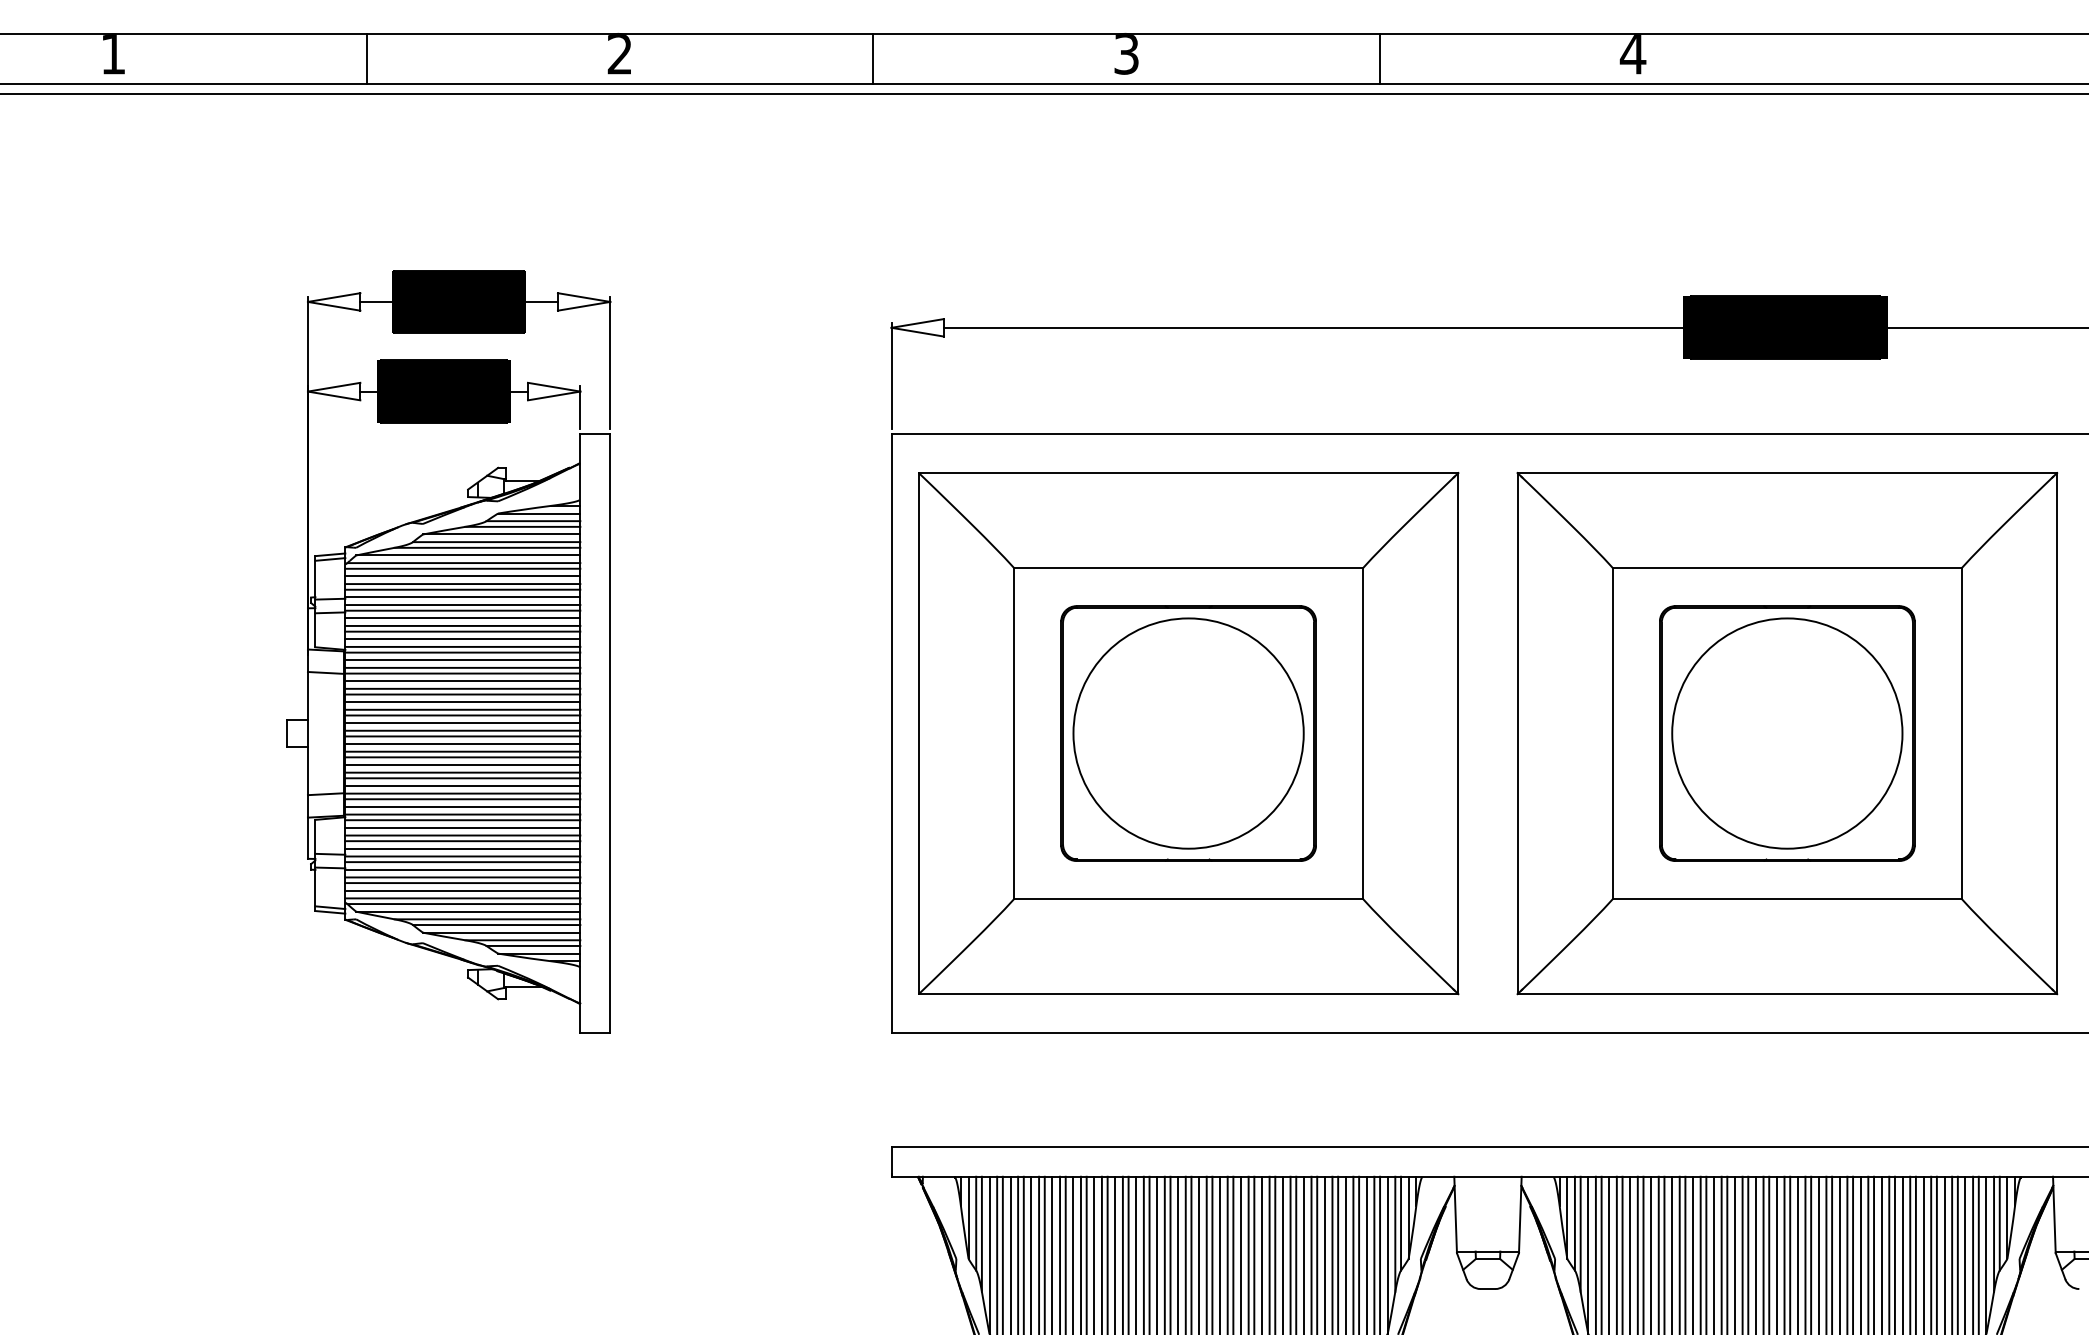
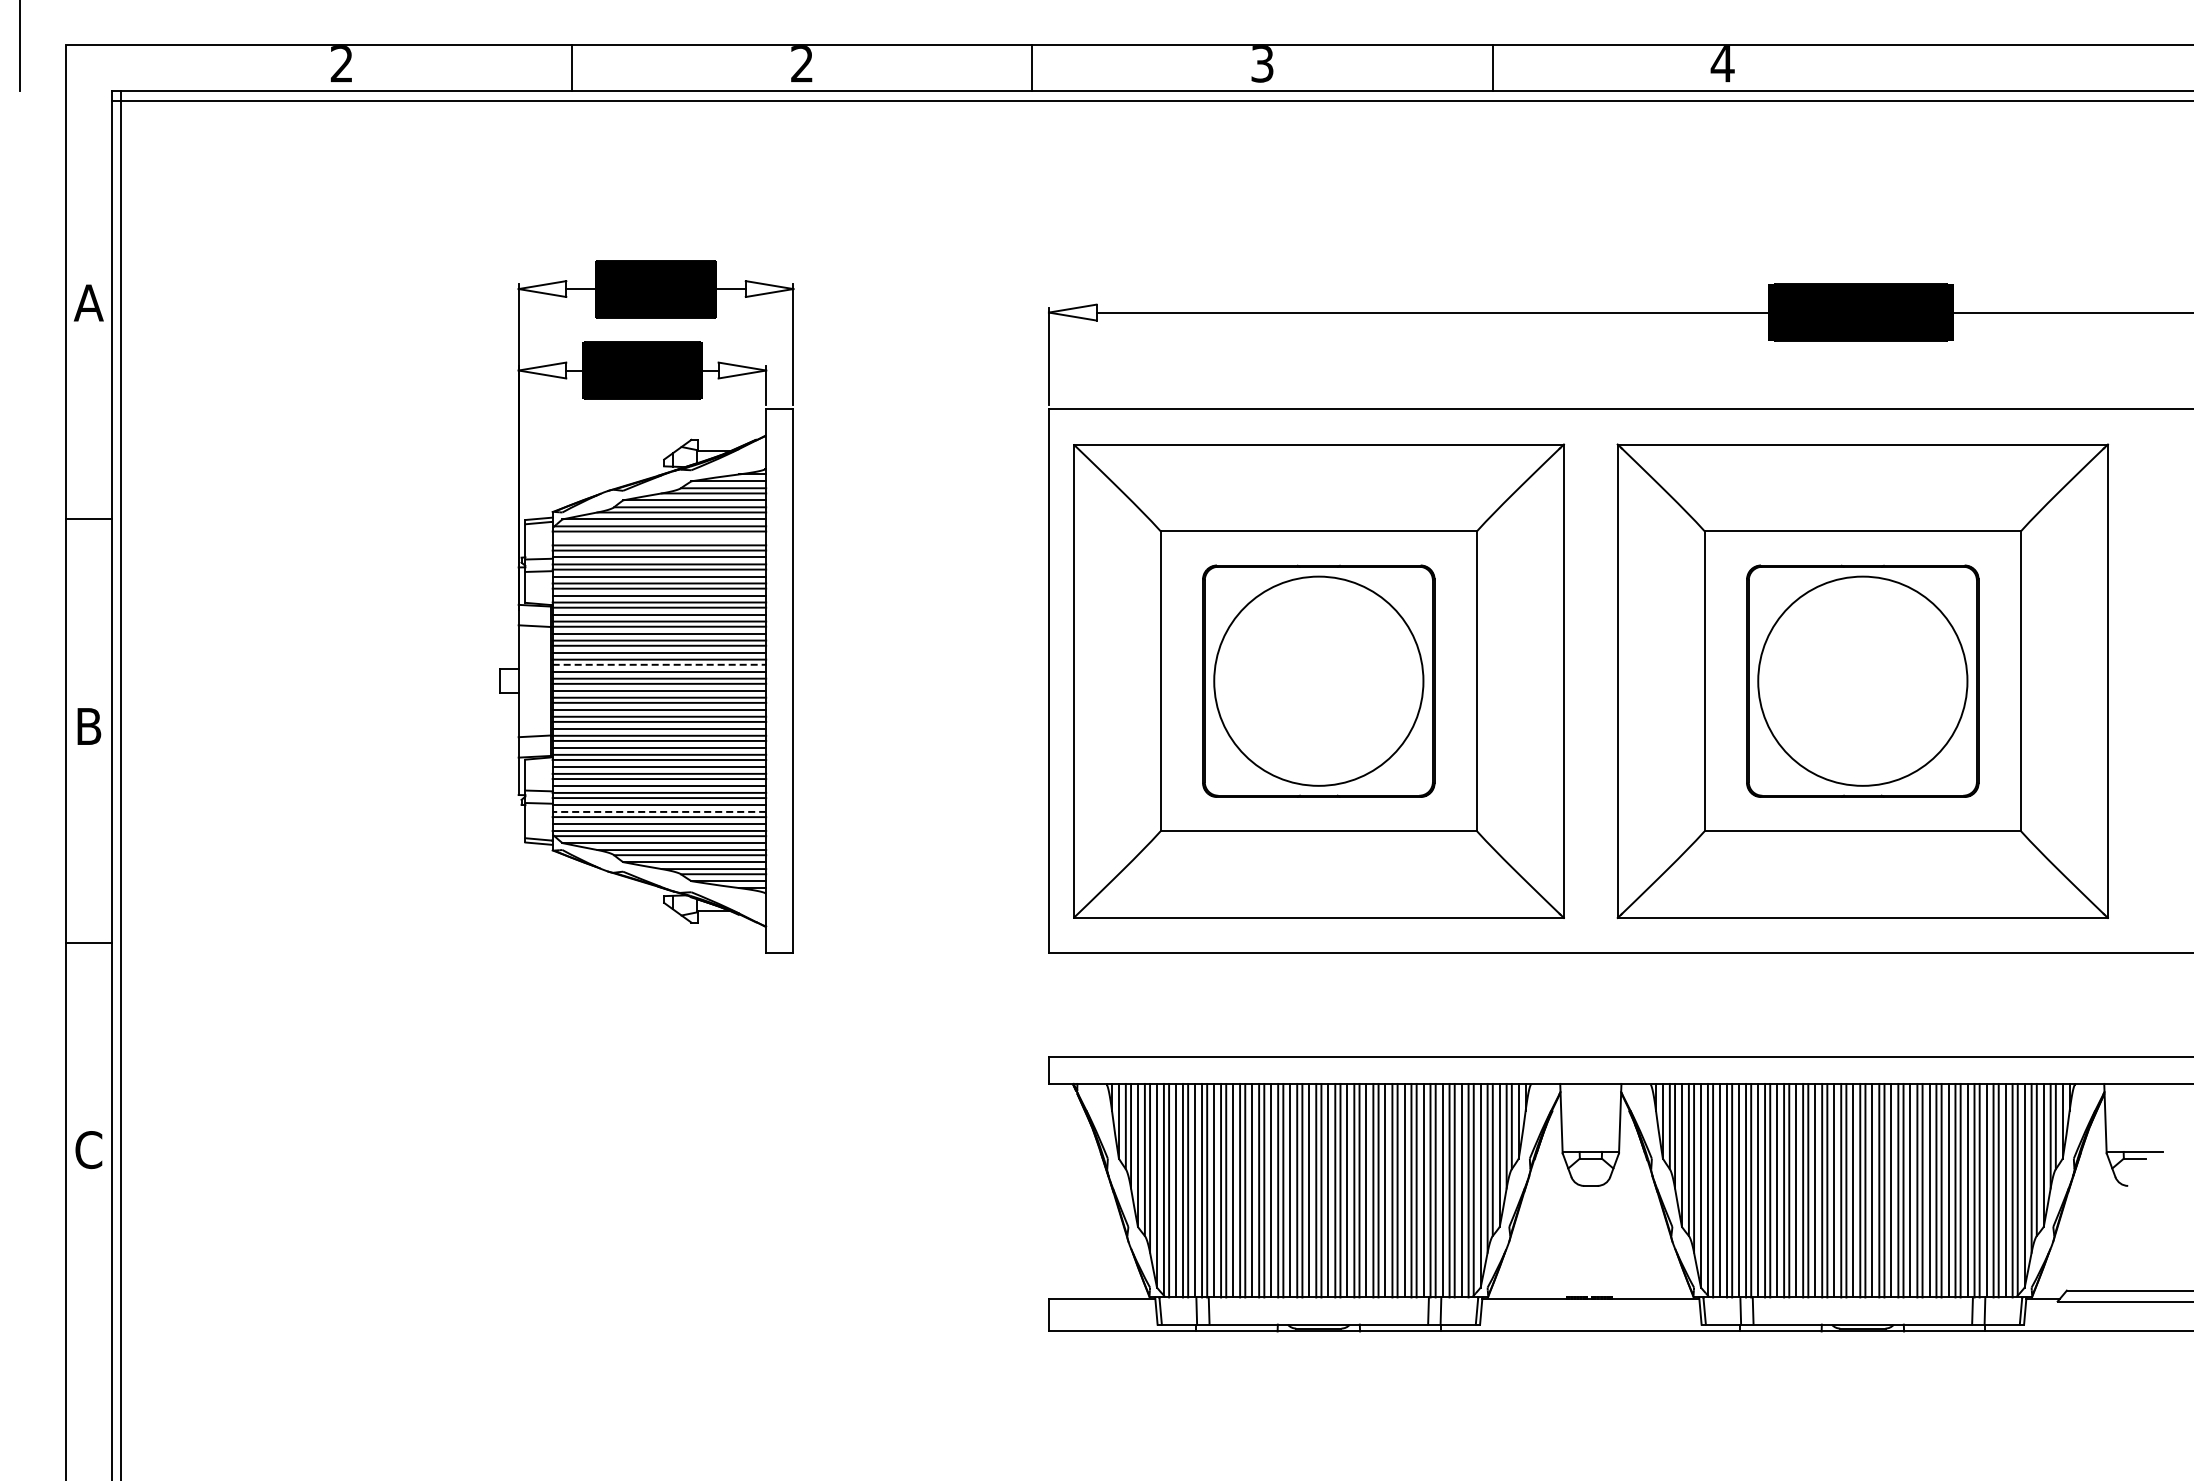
text: (112, 54) -> (341, 64), 1 -> 2
line: (462, 576) -> (659, 538), removed
line: (462, 715) -> (659, 664), solid -> dashed
line: (462, 876) -> (659, 811), solid -> dashed

